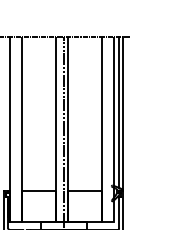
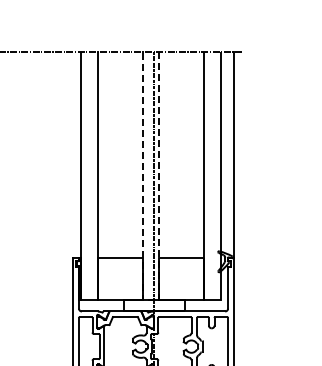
line: (119, 112) -> (228, 152), removed
line: (61, 222) -> (150, 300), solid -> dashed

